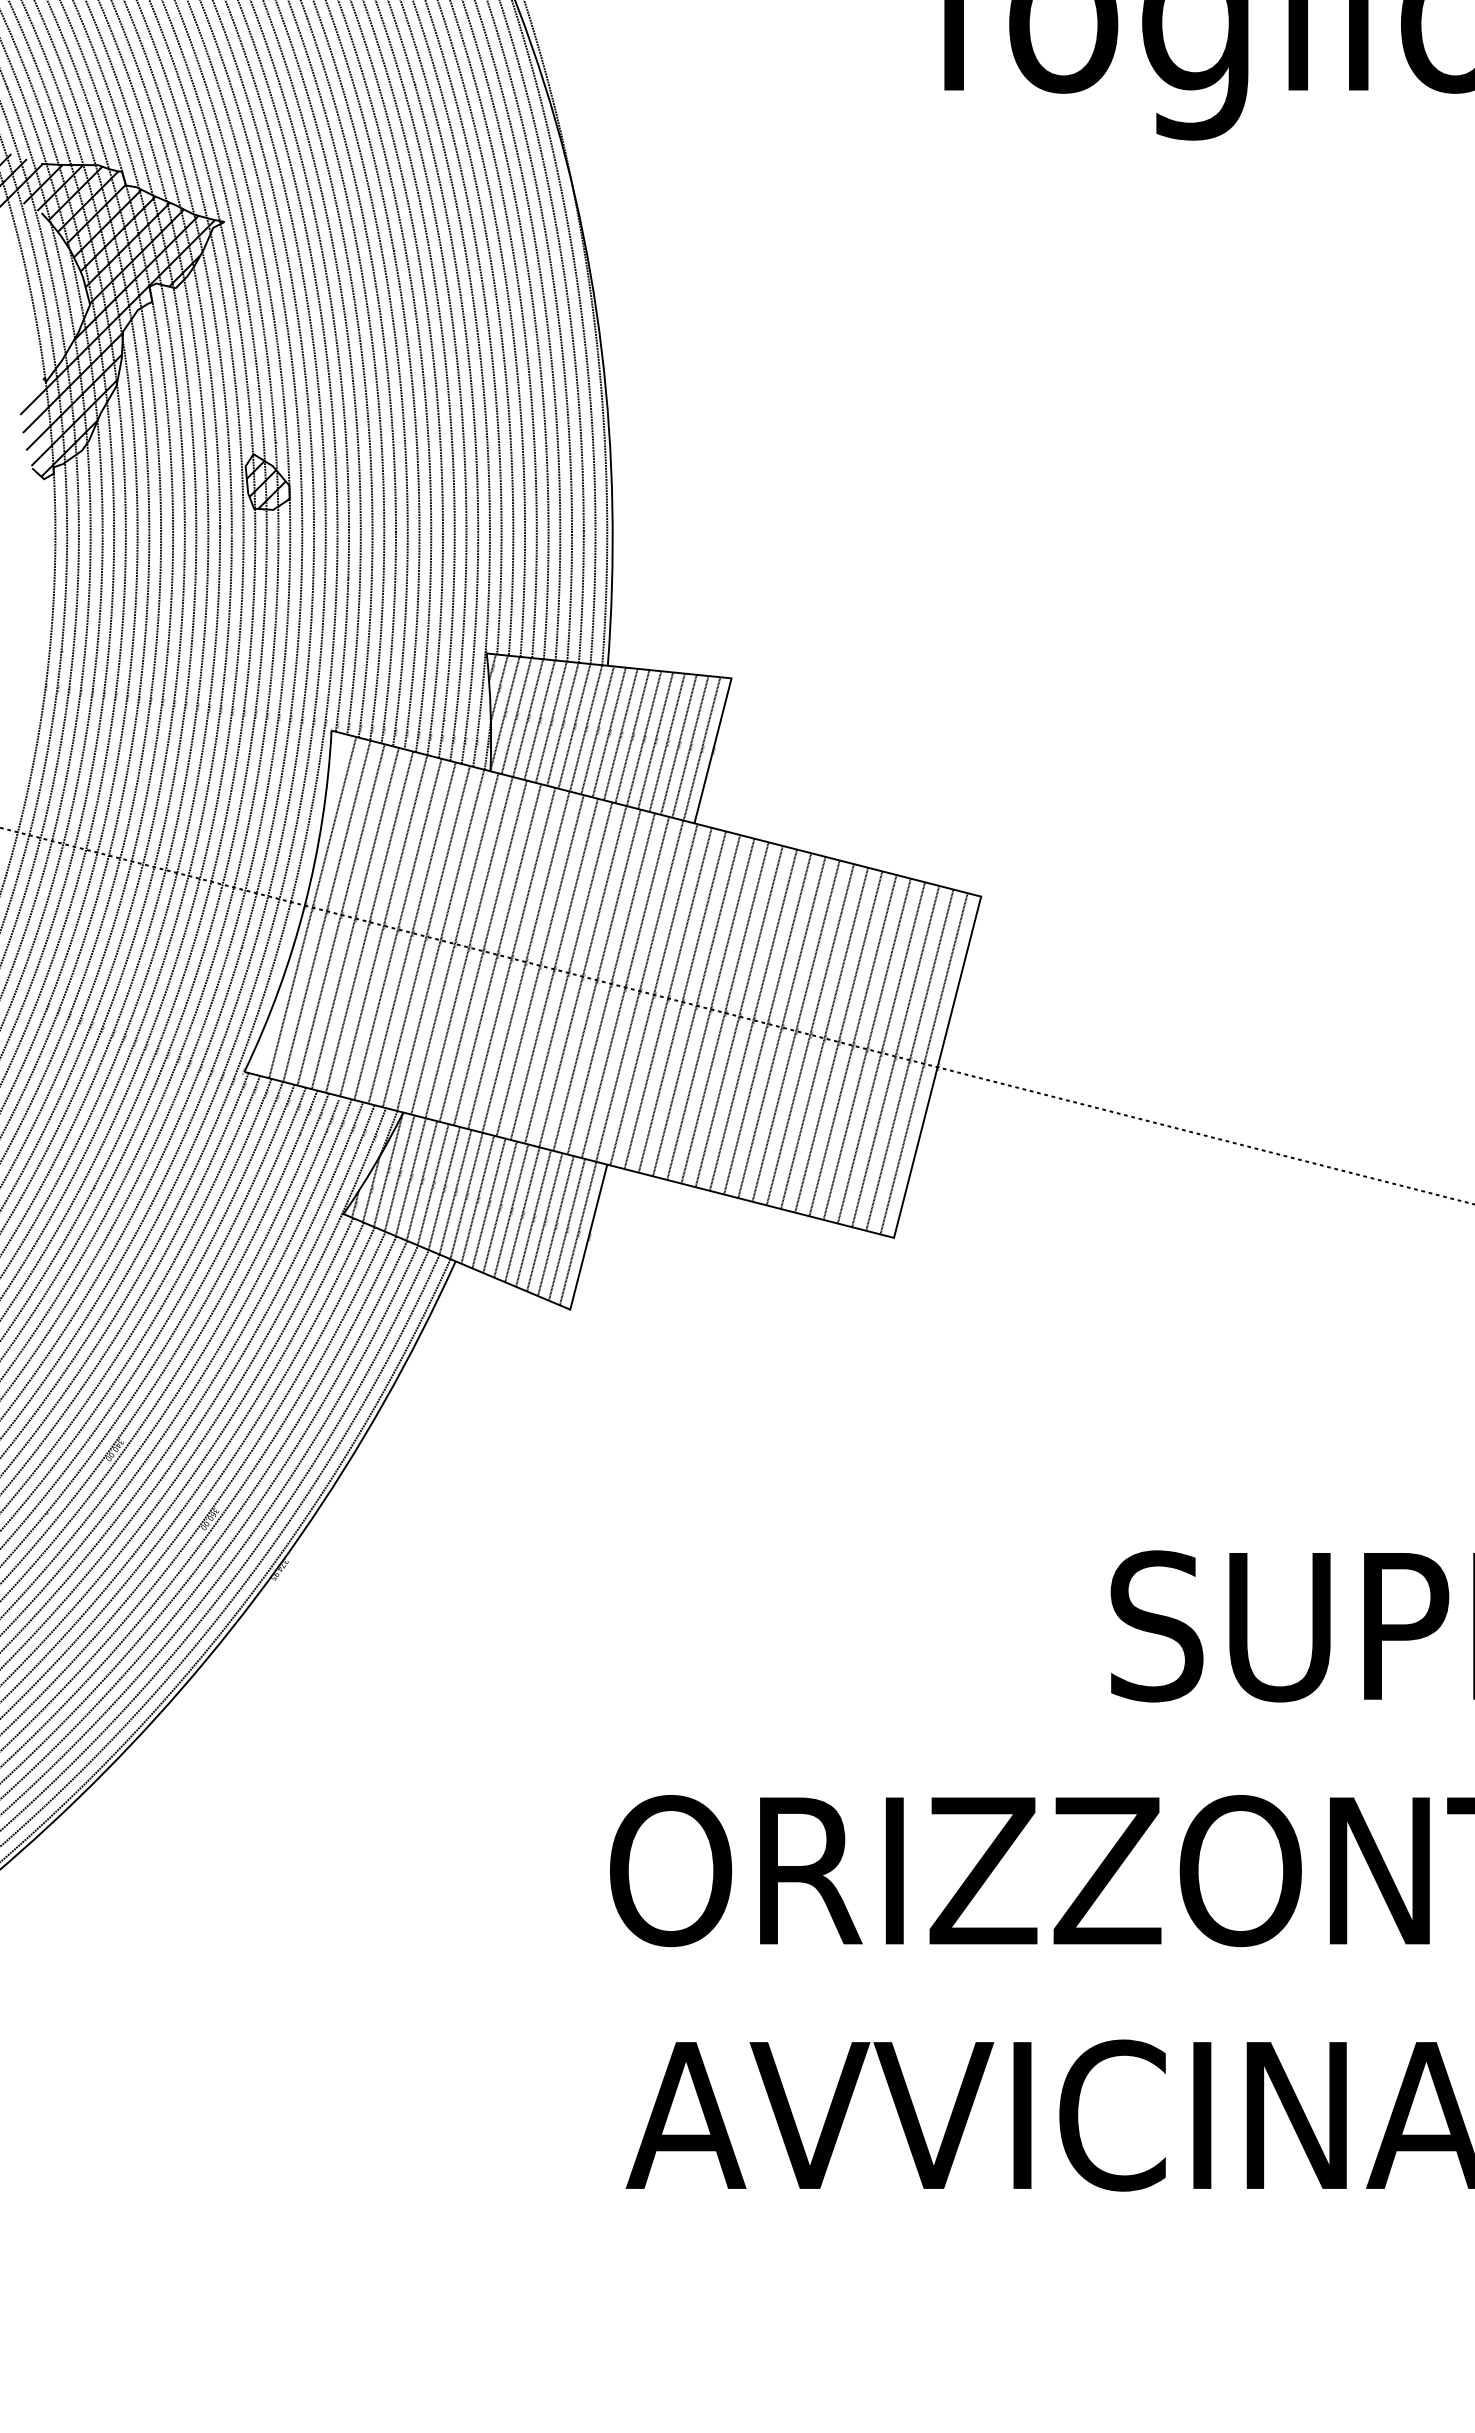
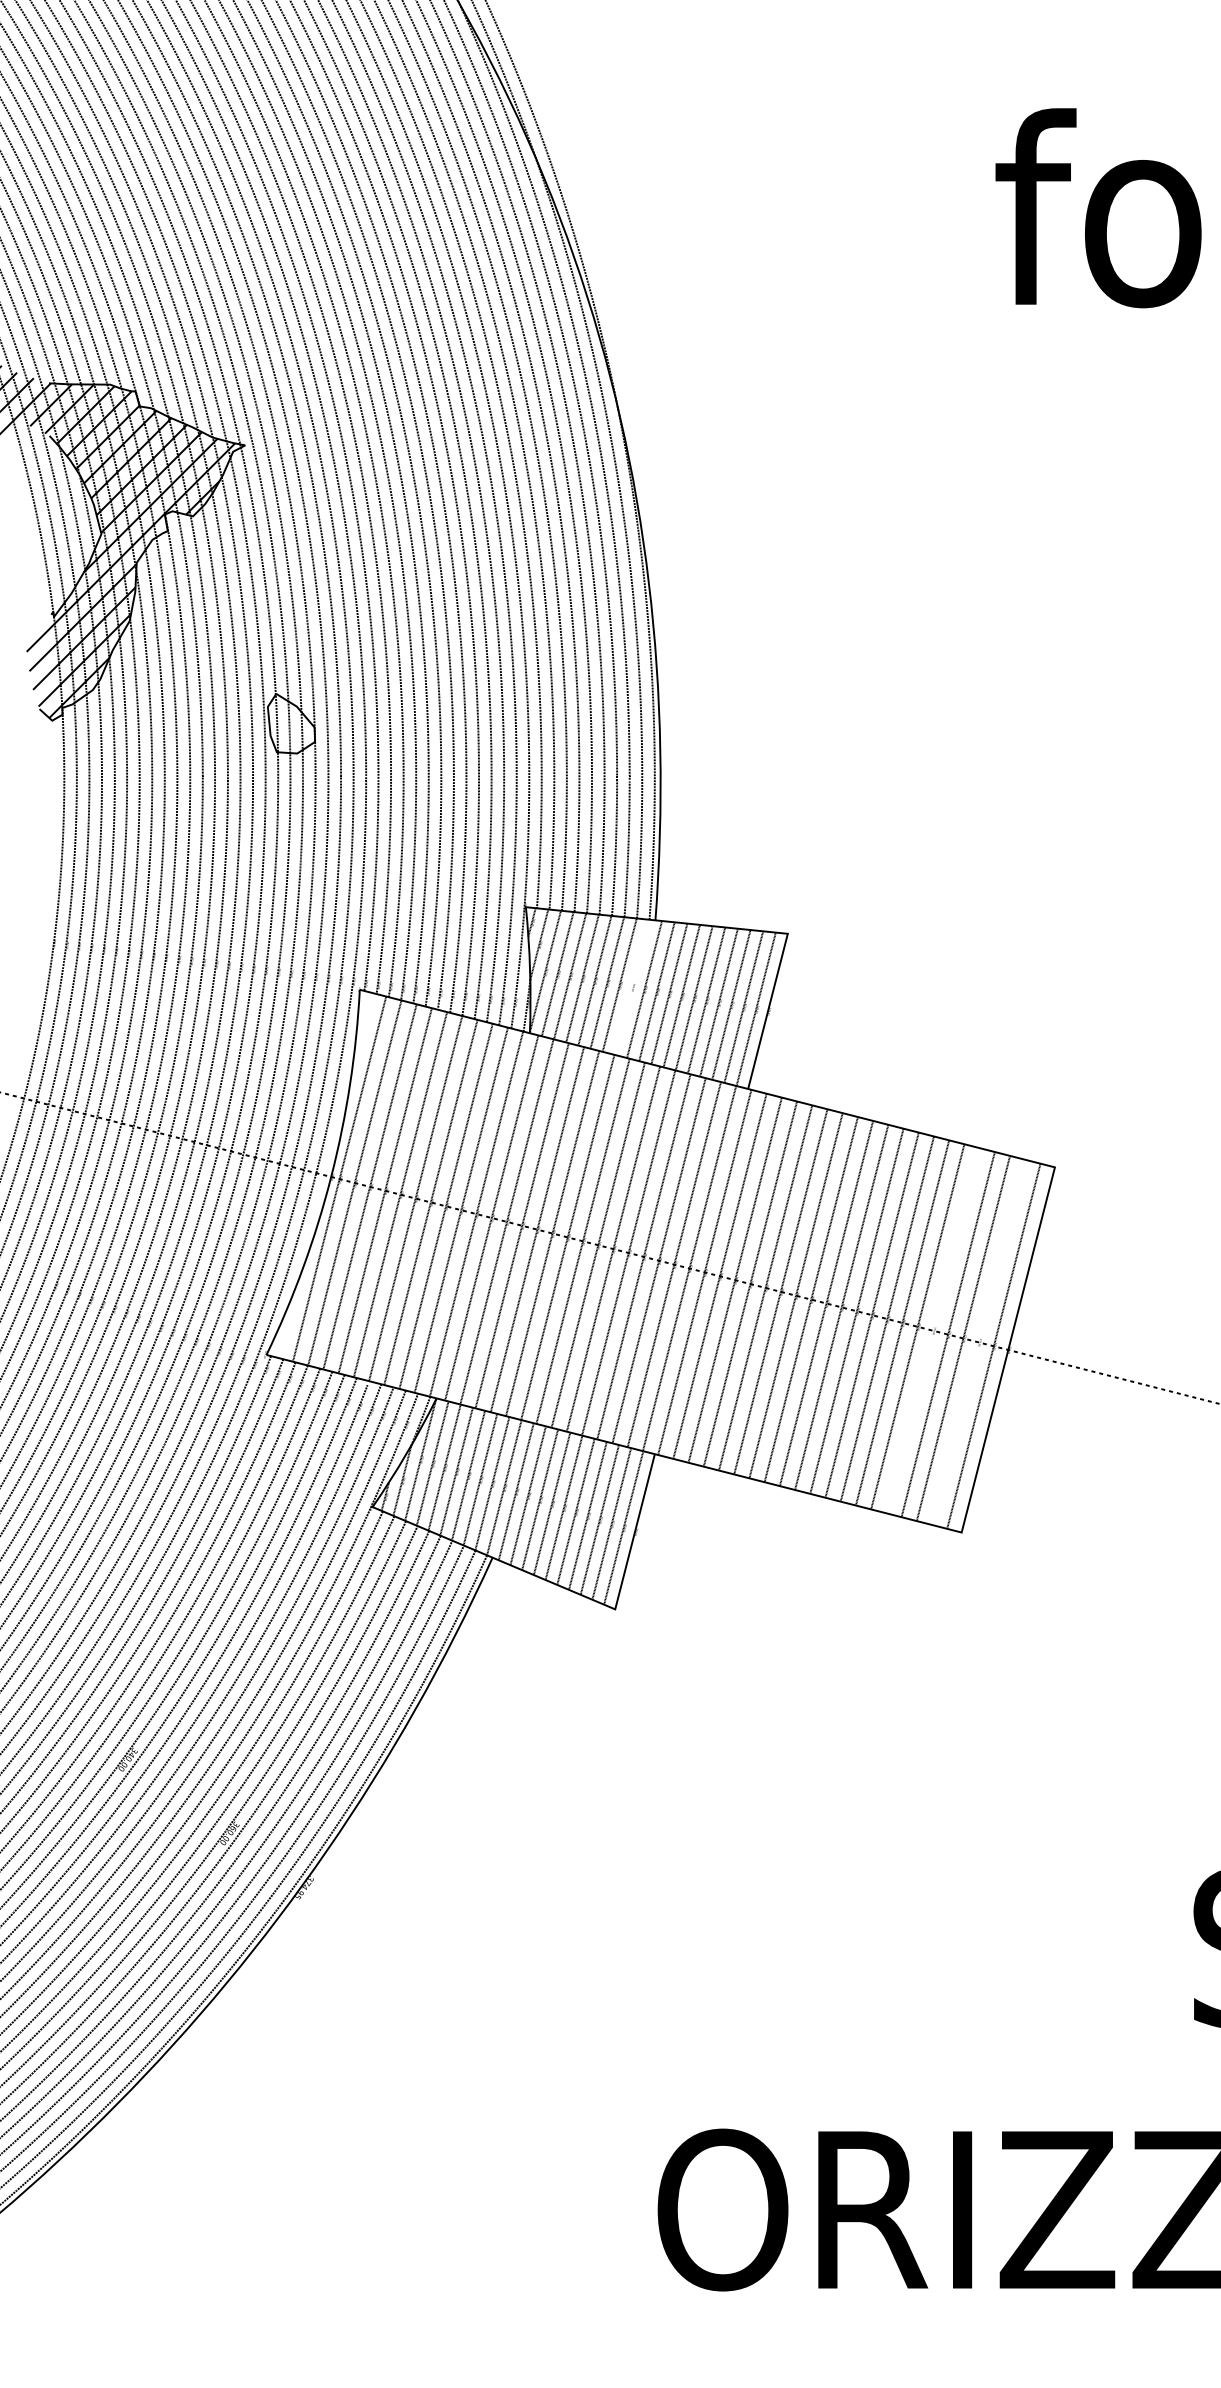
hatch: (267, 484) -> (291, 726), removed
line: (585, 728) -> (631, 987), removed
line: (866, 1048) -> (932, 1329), removed
line: (909, 1059) -> (978, 1341), removed

